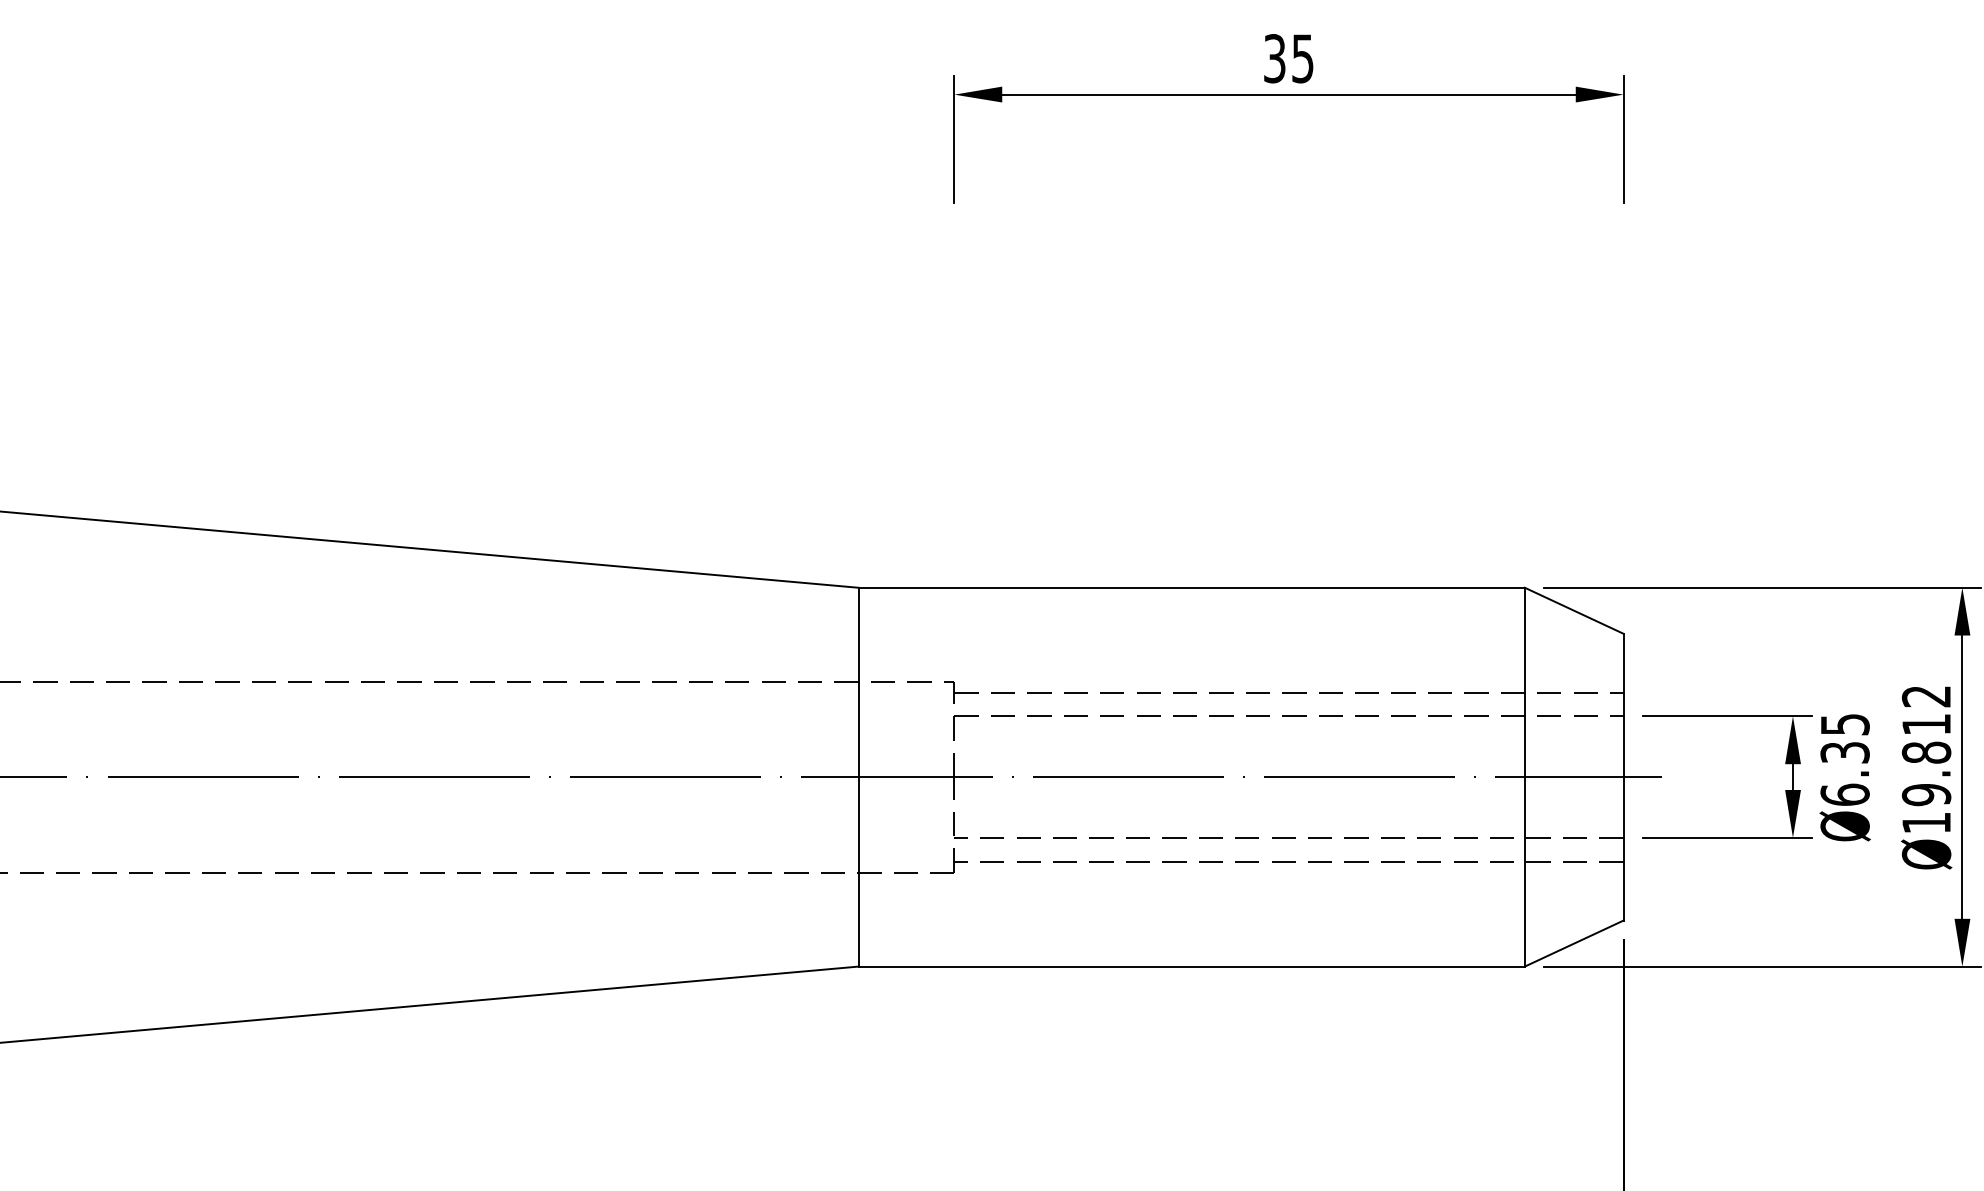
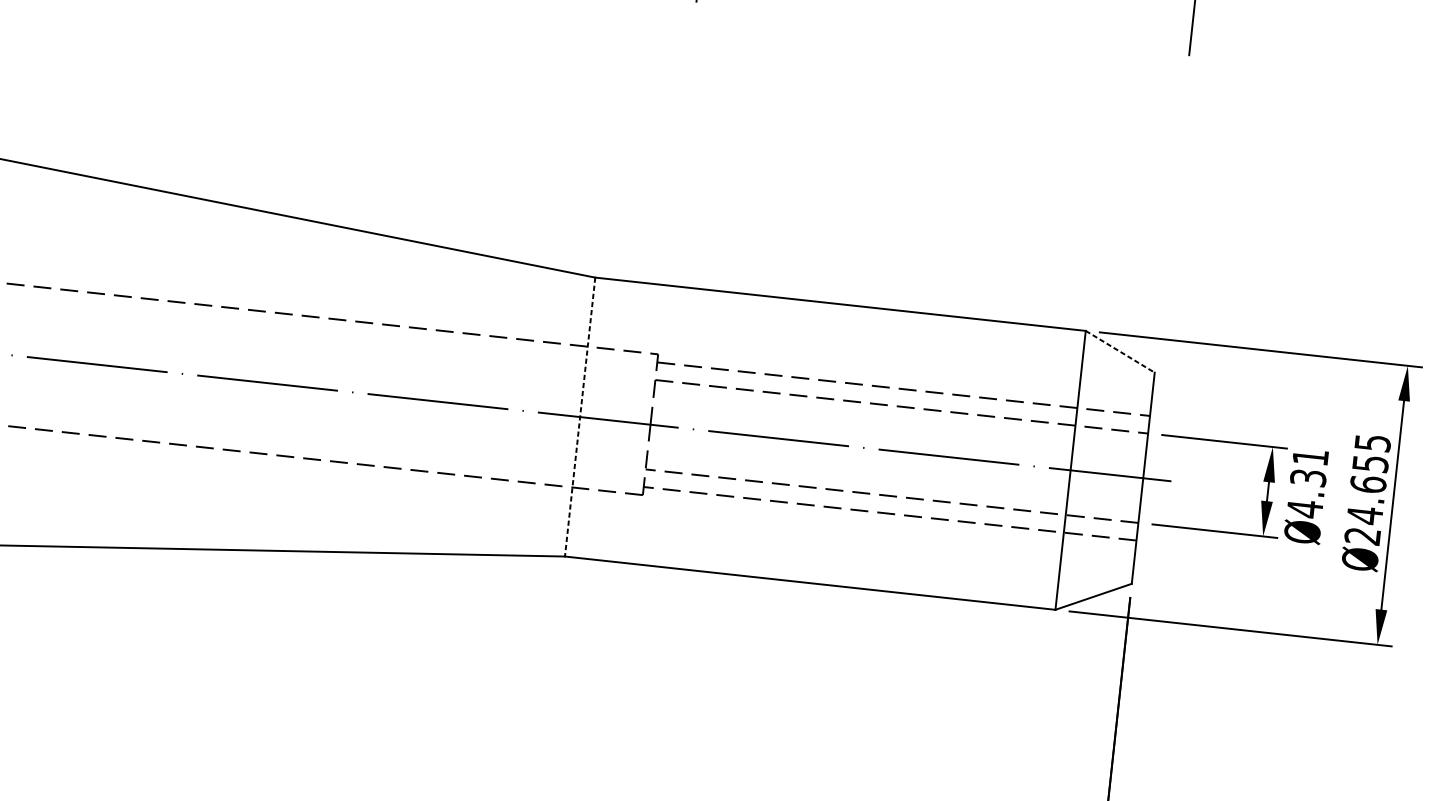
line: (1574, 611) -> (1120, 352), solid -> dashed
text: (1926, 759) -> (1367, 489), Ø19.812 -> Ø24.655
text: (1844, 760) -> (1307, 483), Ø6.35 -> Ø4.31
line: (858, 777) -> (579, 417), solid -> dashed

